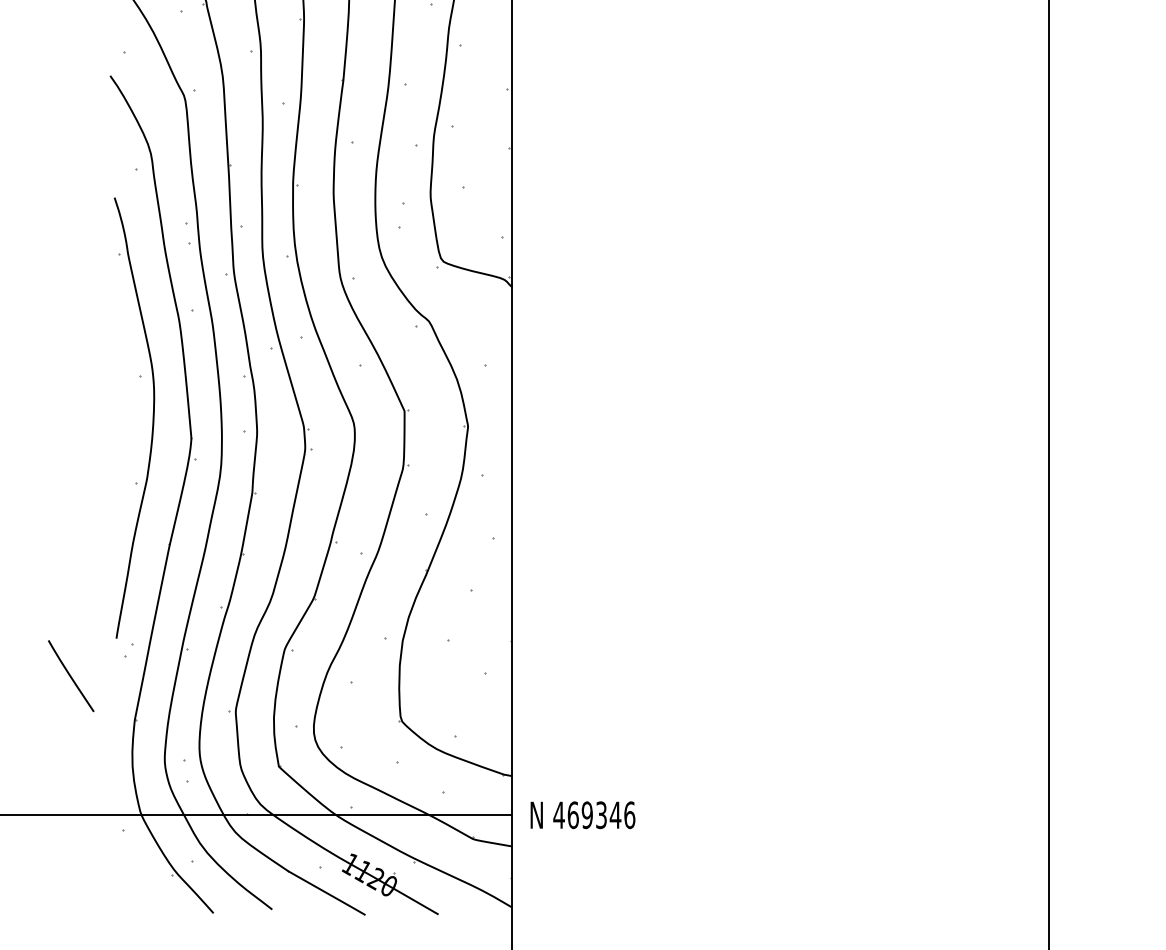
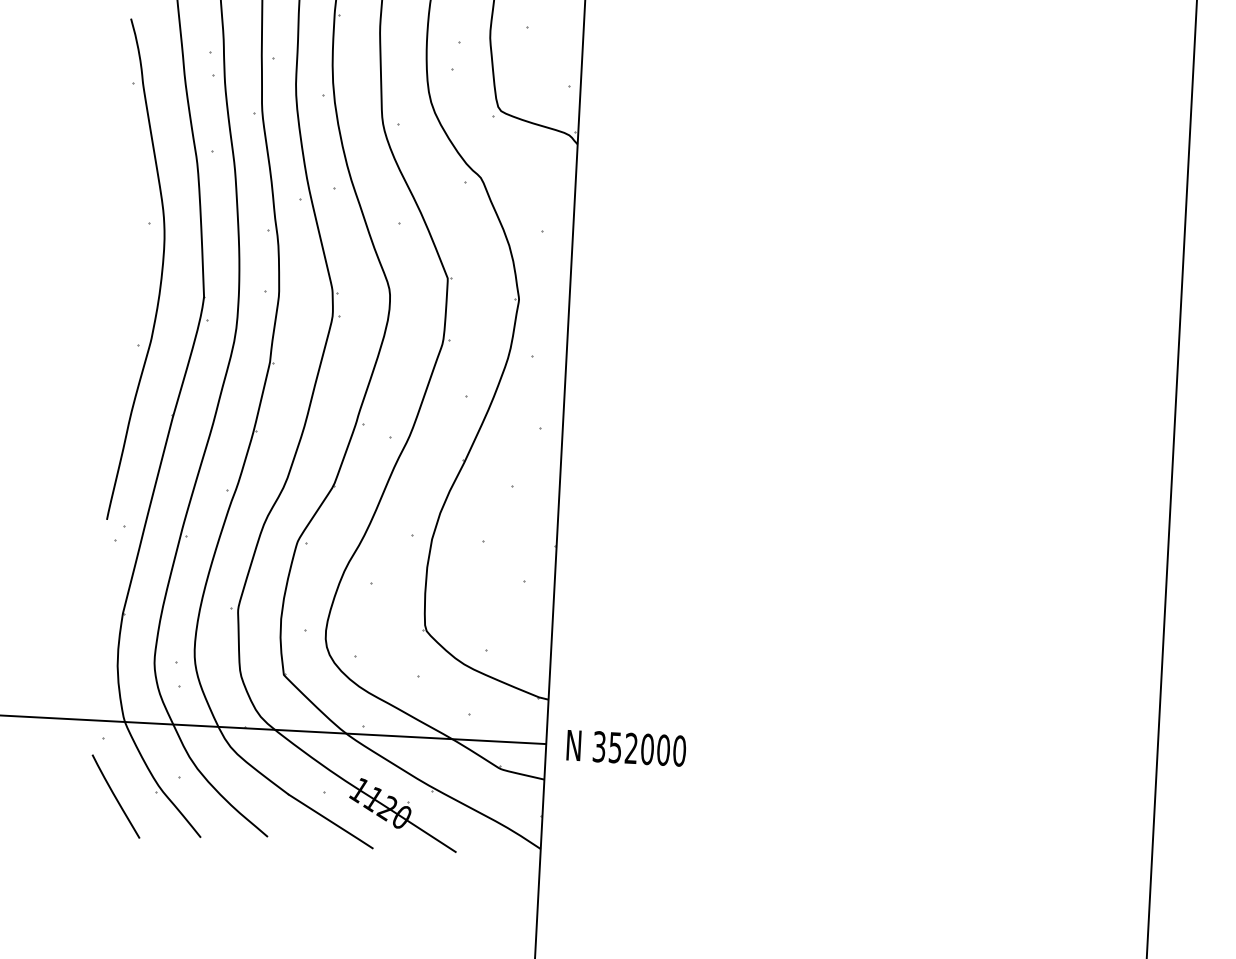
line: (71, 676) -> (116, 797), moved
text: (594, 815) -> (639, 749), 469346 -> 352000

